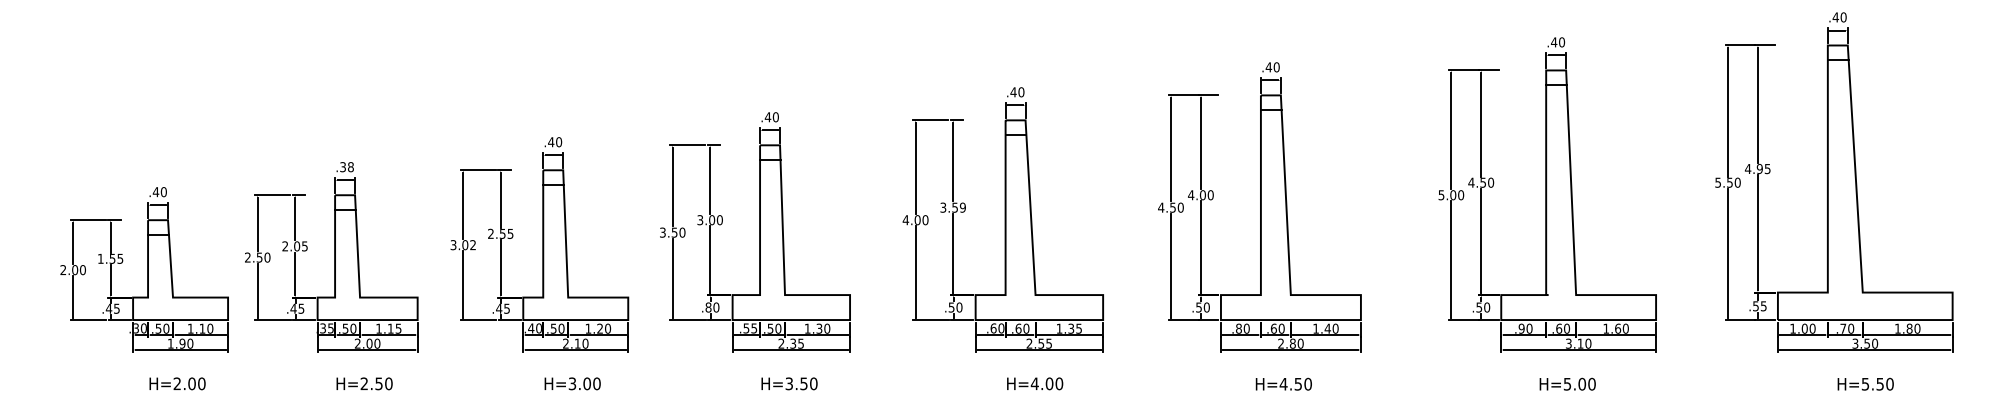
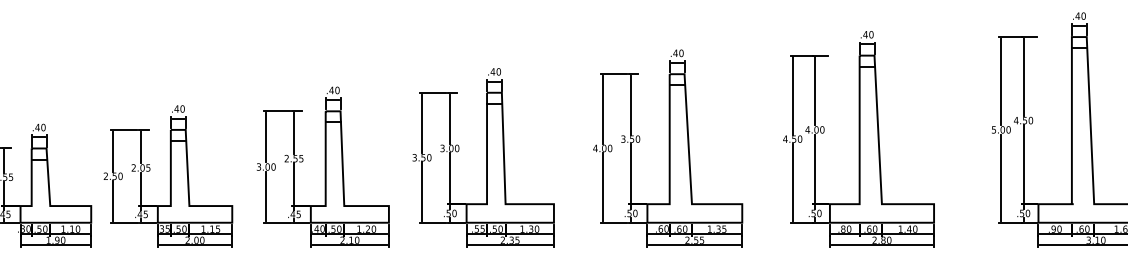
text: (346, 167) -> (179, 109), .38 -> .40
text: (962, 207) -> (637, 139), 3.59 -> 3.50
text: (473, 245) -> (273, 167), 3.02 -> 3.00
text: (708, 307) -> (448, 213), .80 -> .50

